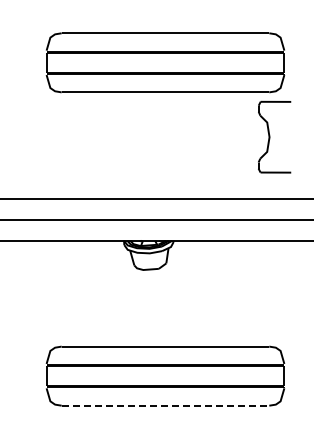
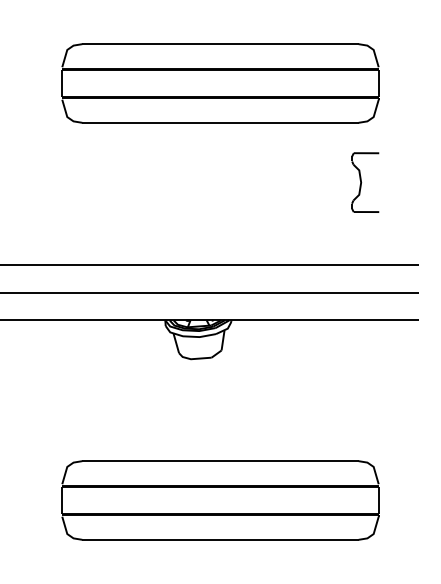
part: (273, 137) -> (364, 182), size x0.62
line: (165, 405) -> (220, 539), dashed -> solid

